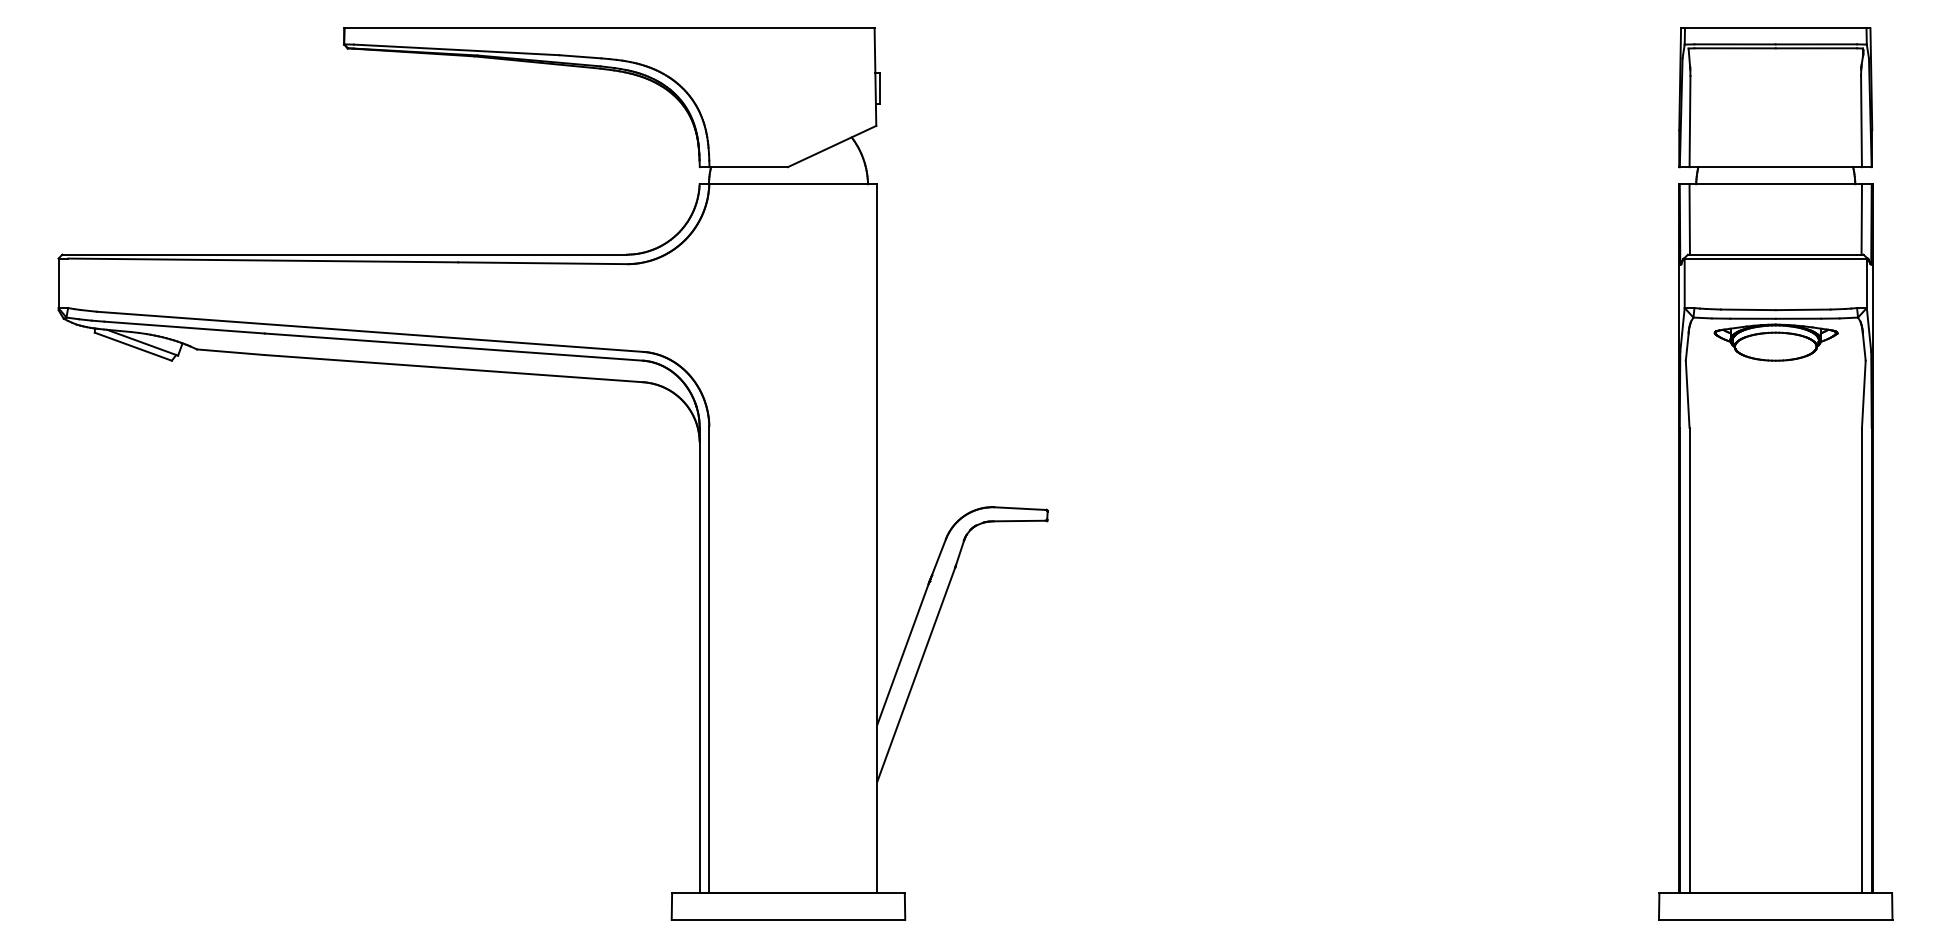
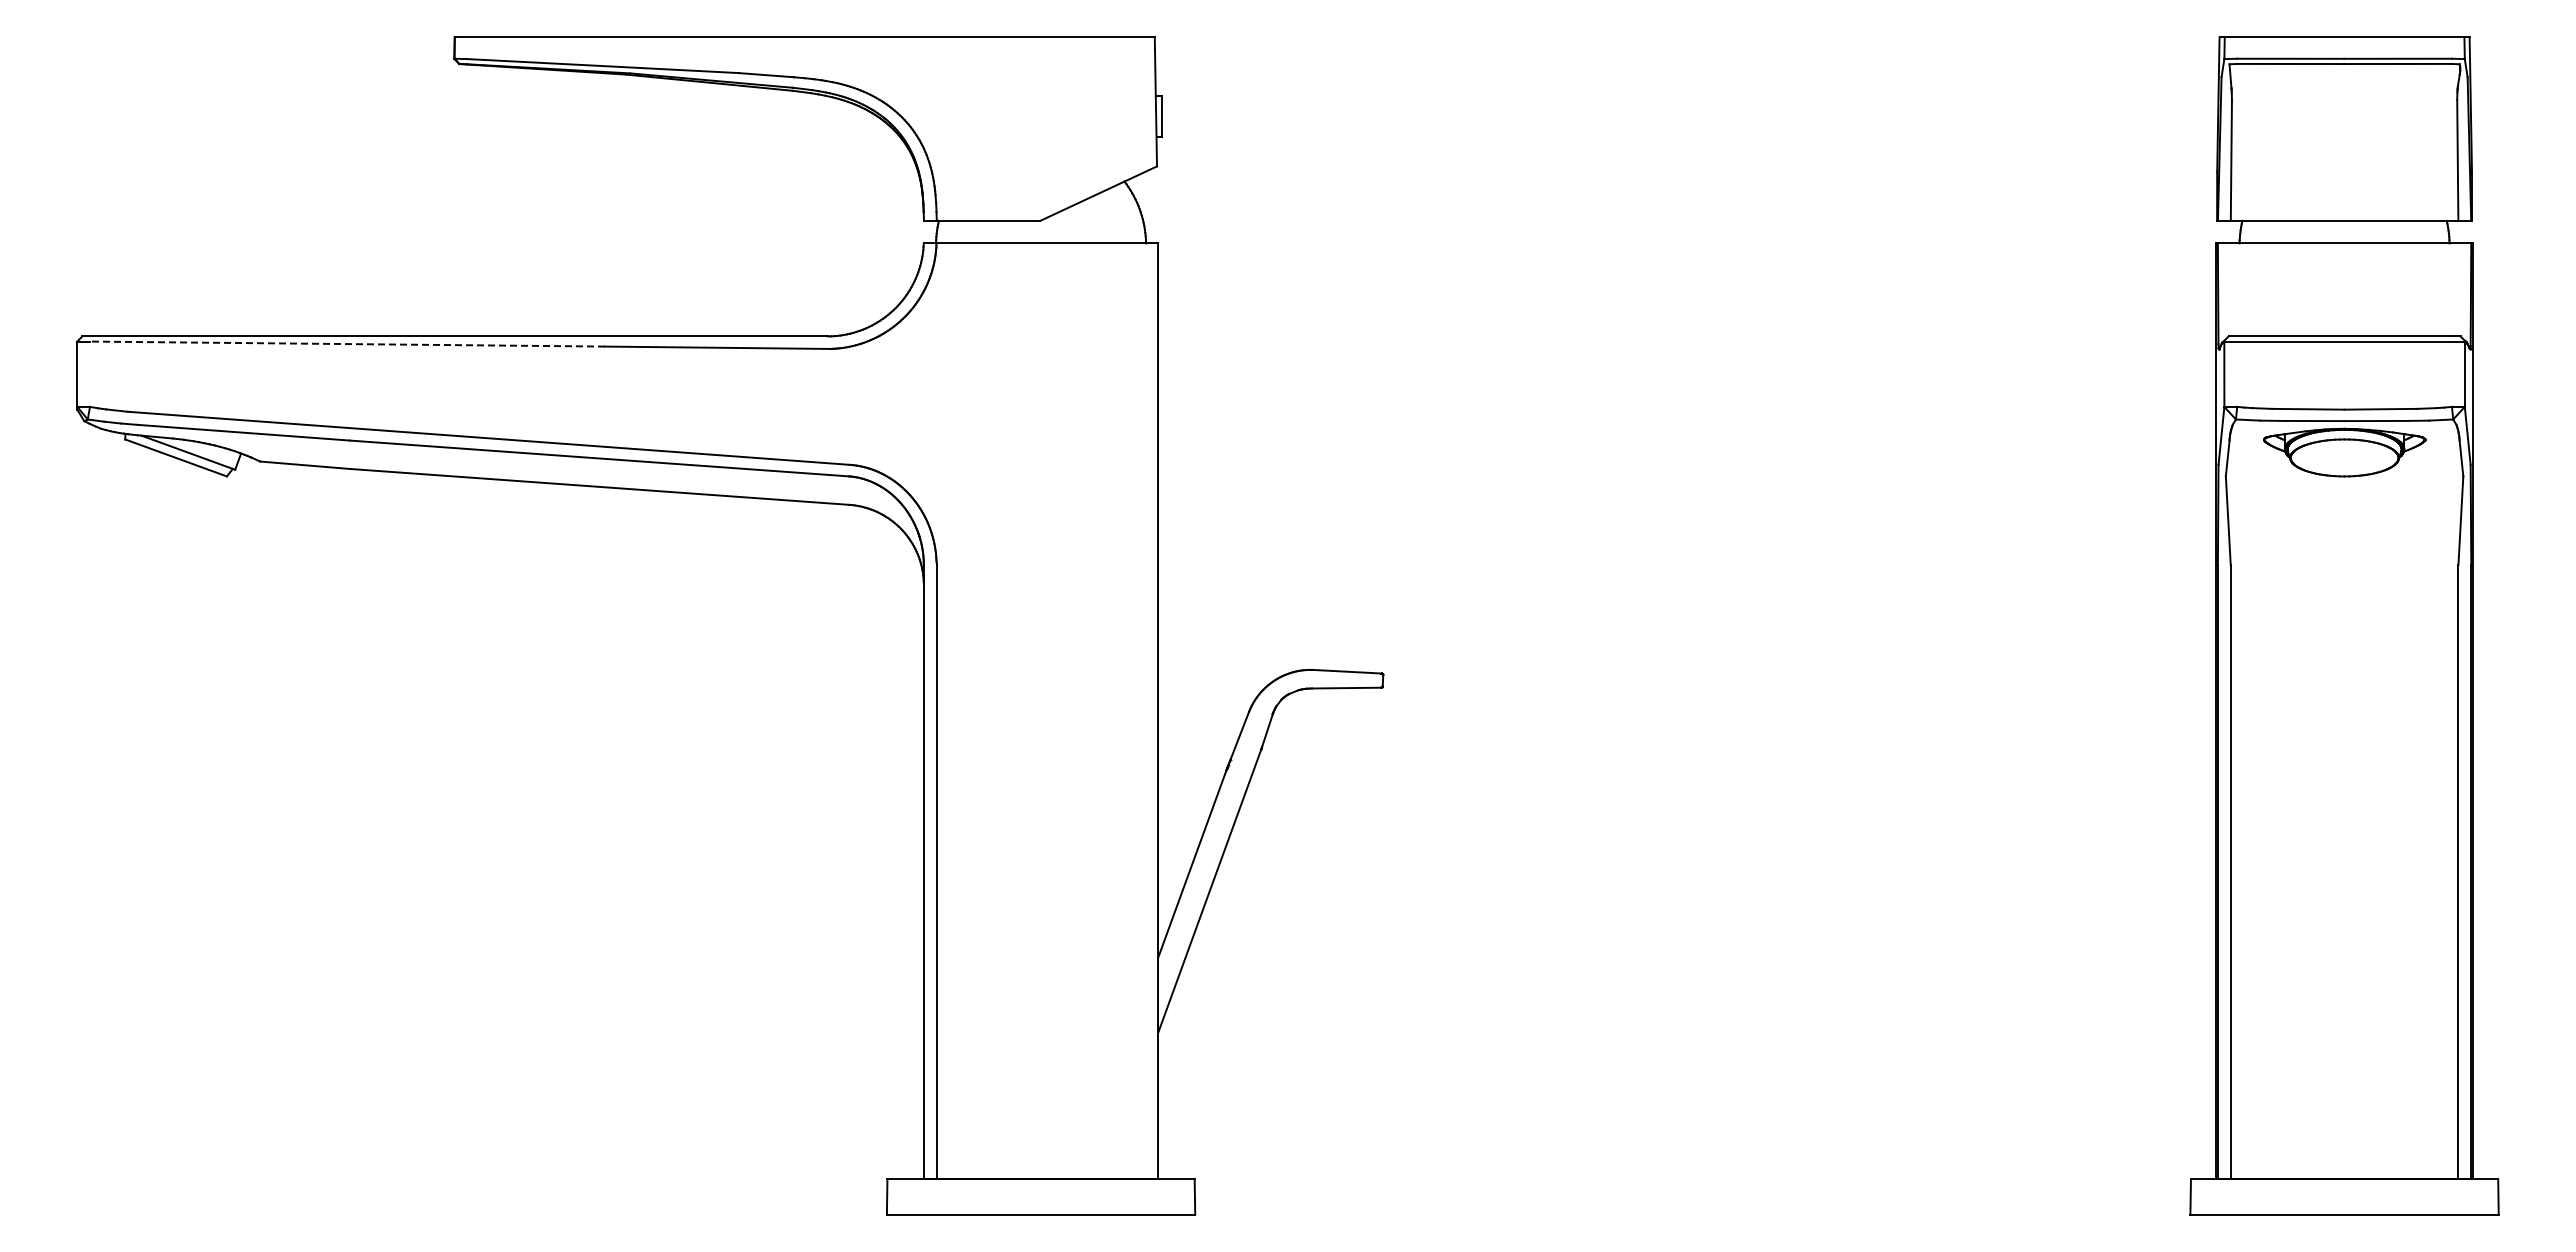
line: (1689, 219) -> (2230, 289), removed
line: (1861, 219) -> (2457, 289), removed
line: (263, 260) -> (347, 344), solid -> dashed

